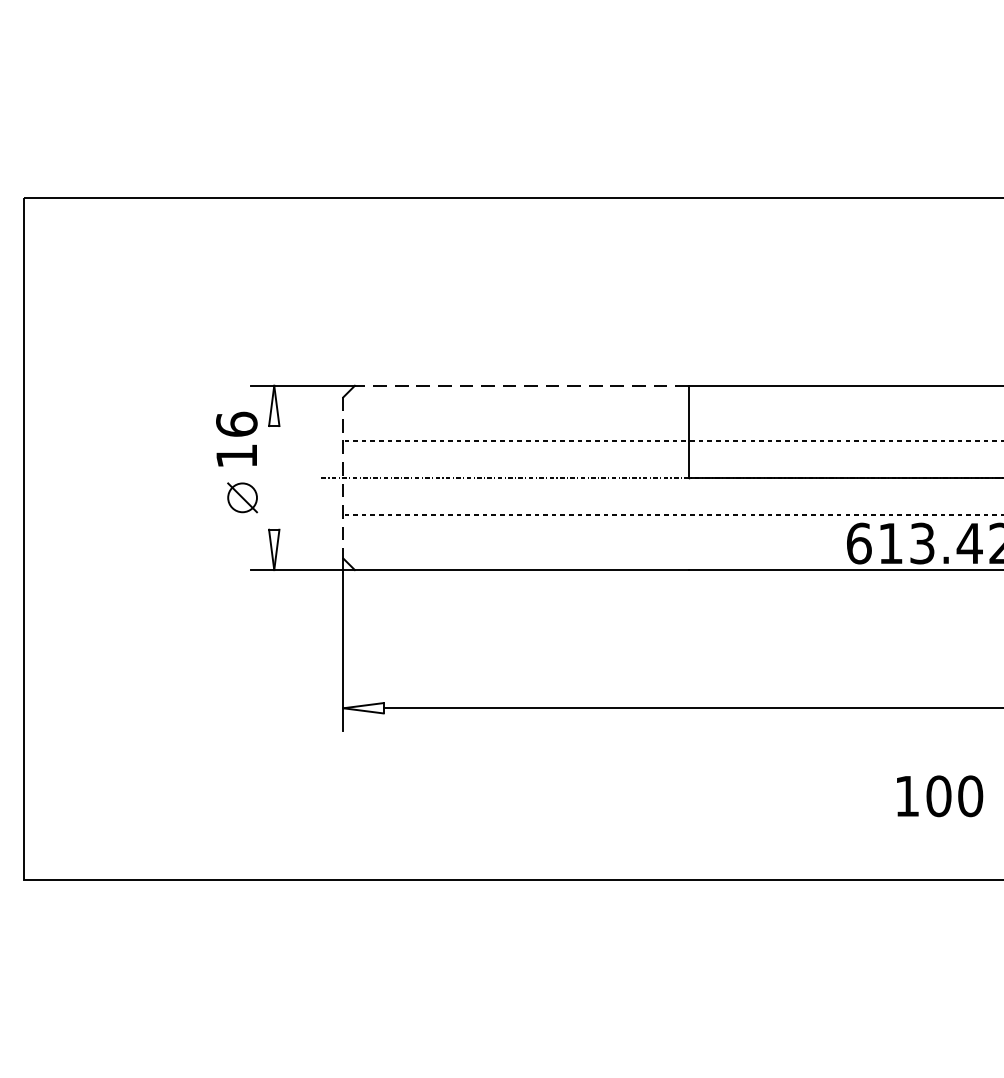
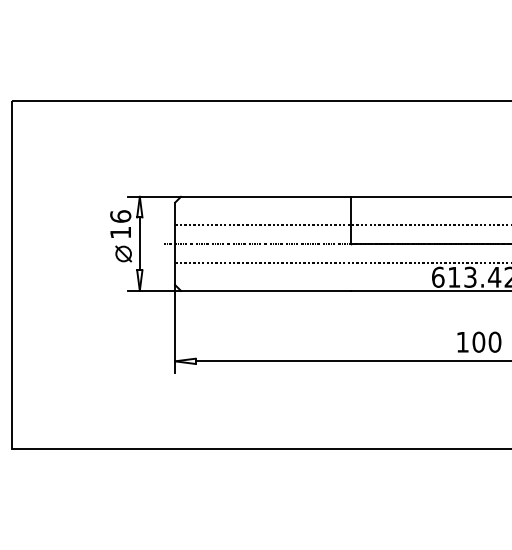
line: (520, 385) -> (265, 196), dashed -> solid
line: (273, 477) -> (139, 243), added
line: (344, 479) -> (175, 244), dashed -> solid
text: (940, 794) -> (479, 341), moved

